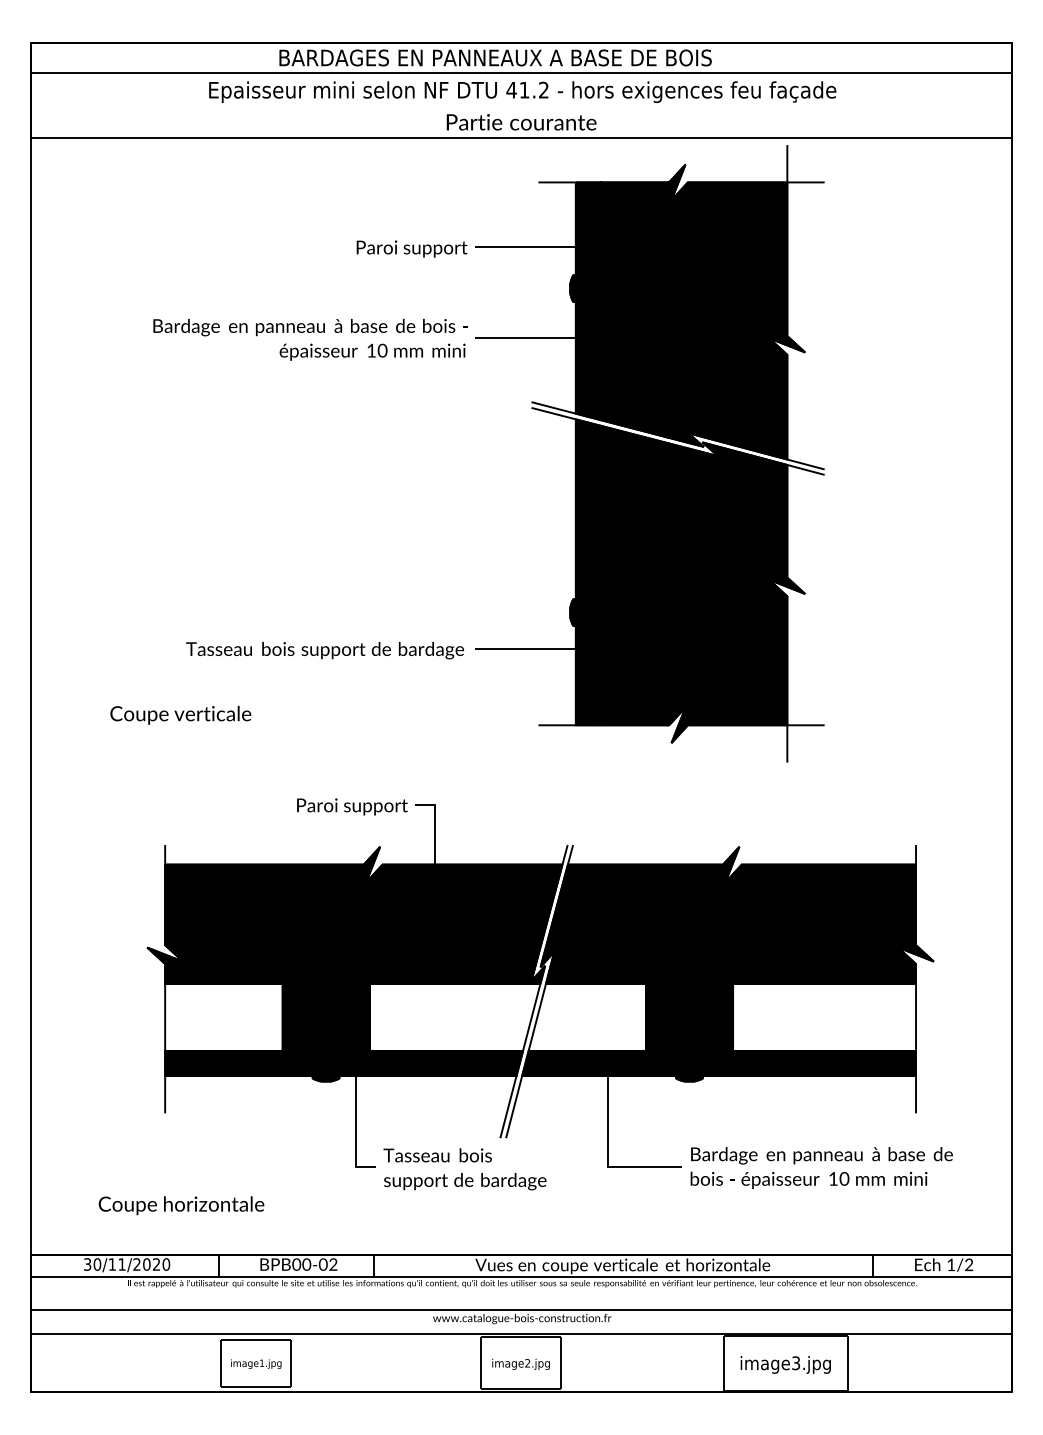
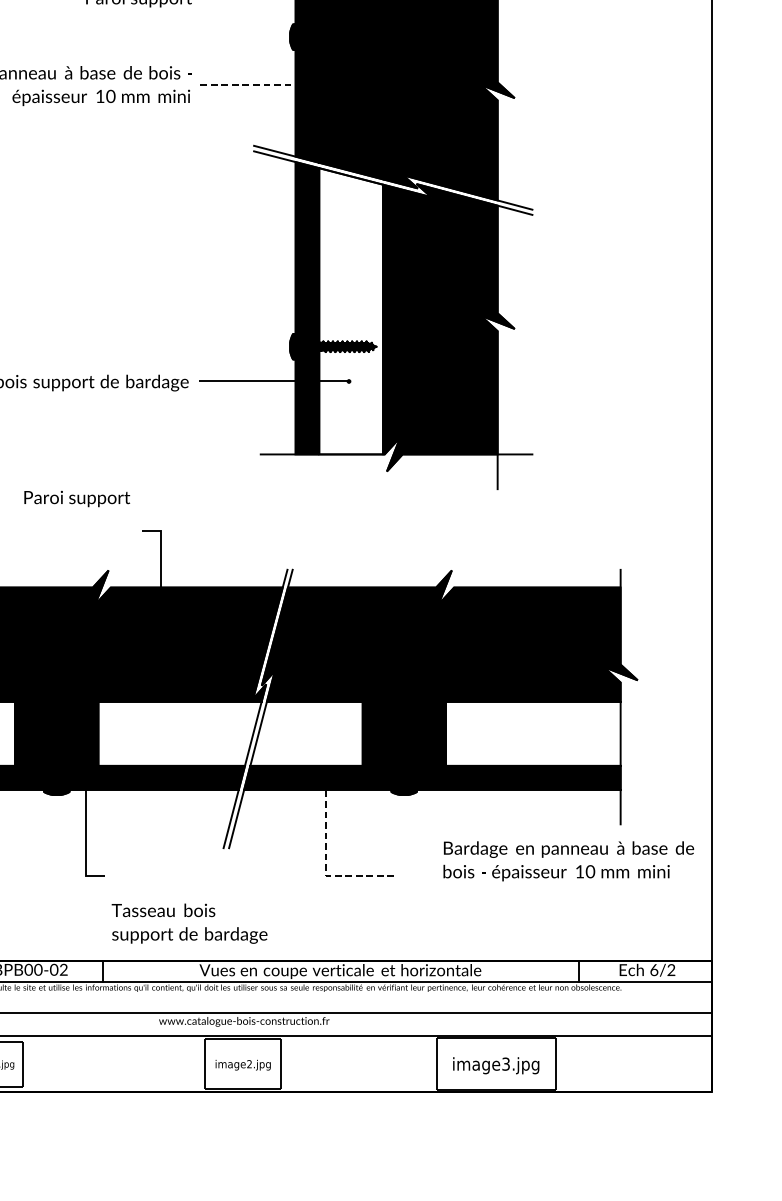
line: (527, 338) -> (249, 84), solid -> dashed
fill: (633, 575) -> (350, 311), removed
text: (352, 806) -> (77, 498), moved
line: (607, 1154) -> (325, 864), solid -> dashed
text: (821, 1167) -> (568, 860), moved
text: (464, 1169) -> (189, 923), moved
text: (951, 1264) -> (654, 969), 1/2 -> 6/2

